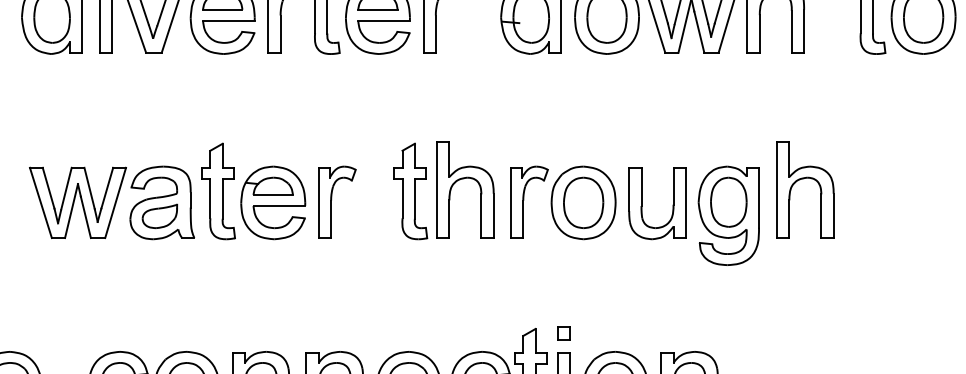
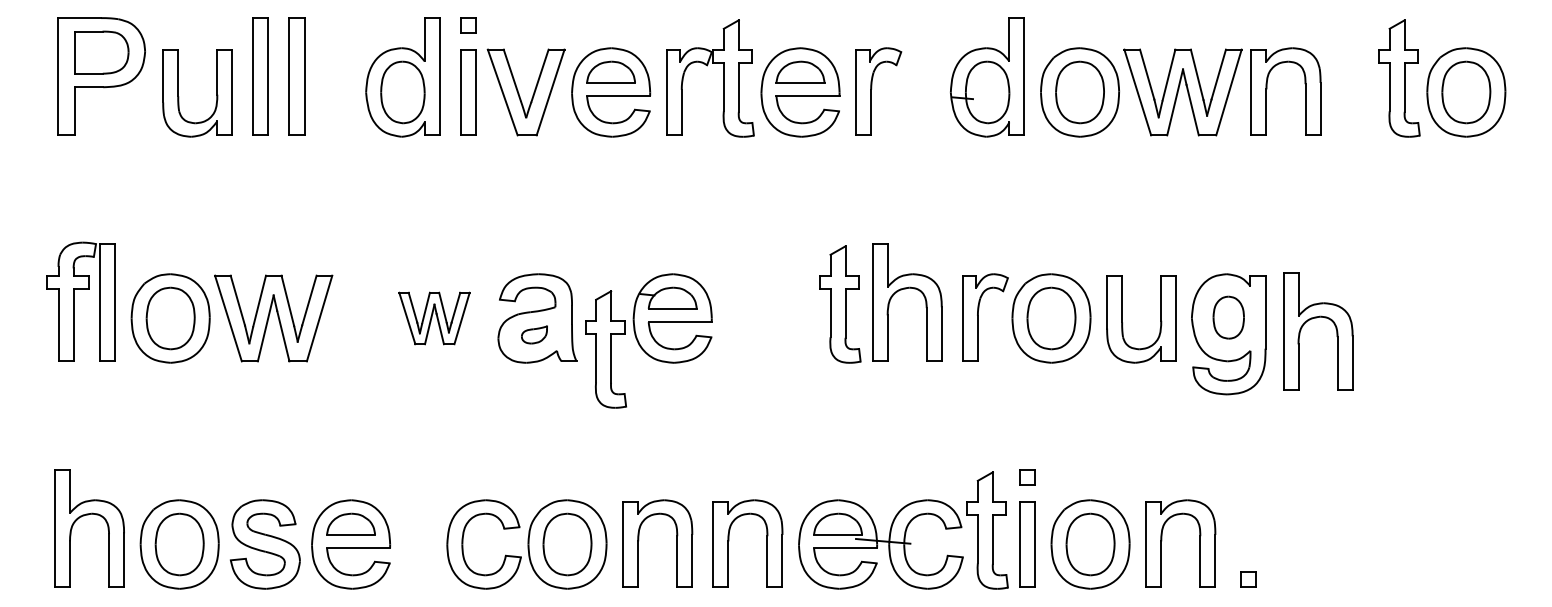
part: (804, 179) -> (1316, 318), moved
part: (218, 191) -> (605, 349), moved
part: (332, 200) -> (744, 315), removed
part: (77, 202) -> (434, 318), size x0.6
part: (728, 202) -> (1228, 317), size x0.7
part: (159, 216) -> (534, 334), size x0.6

